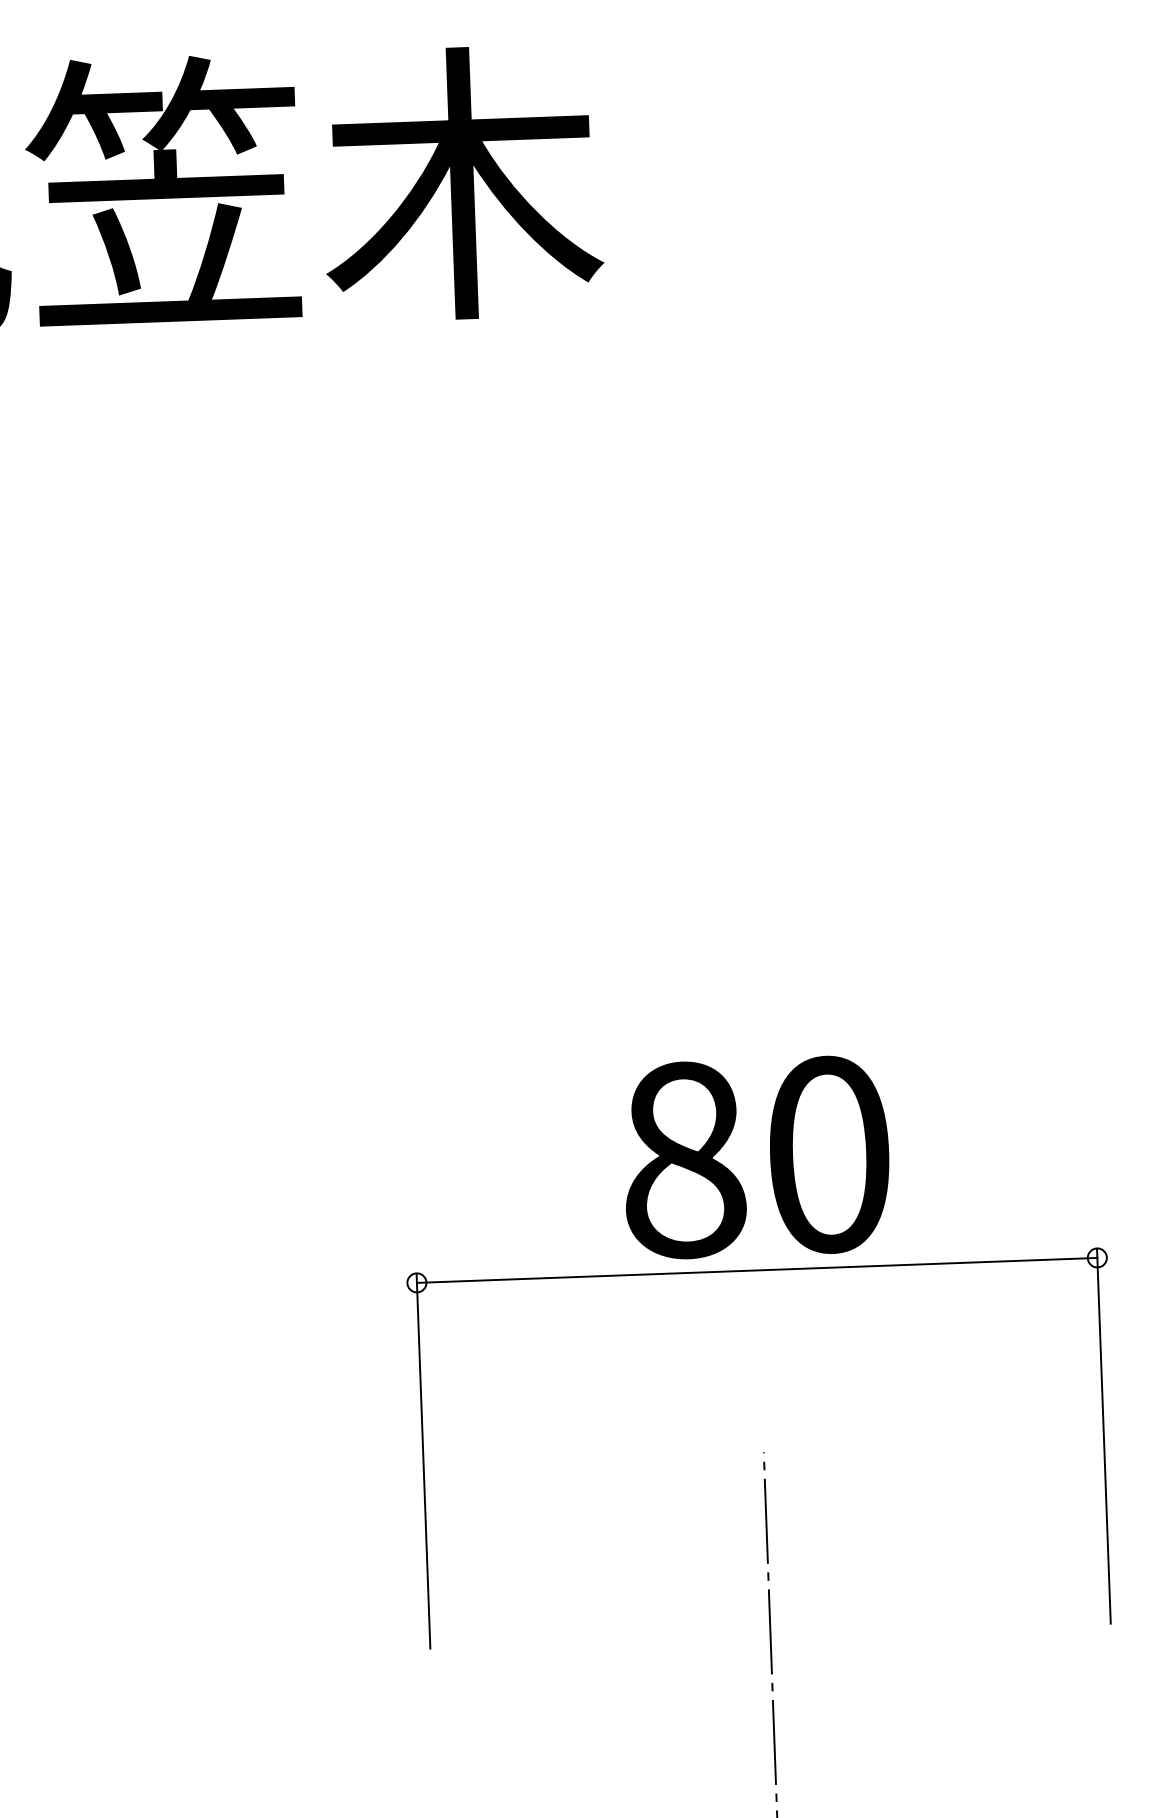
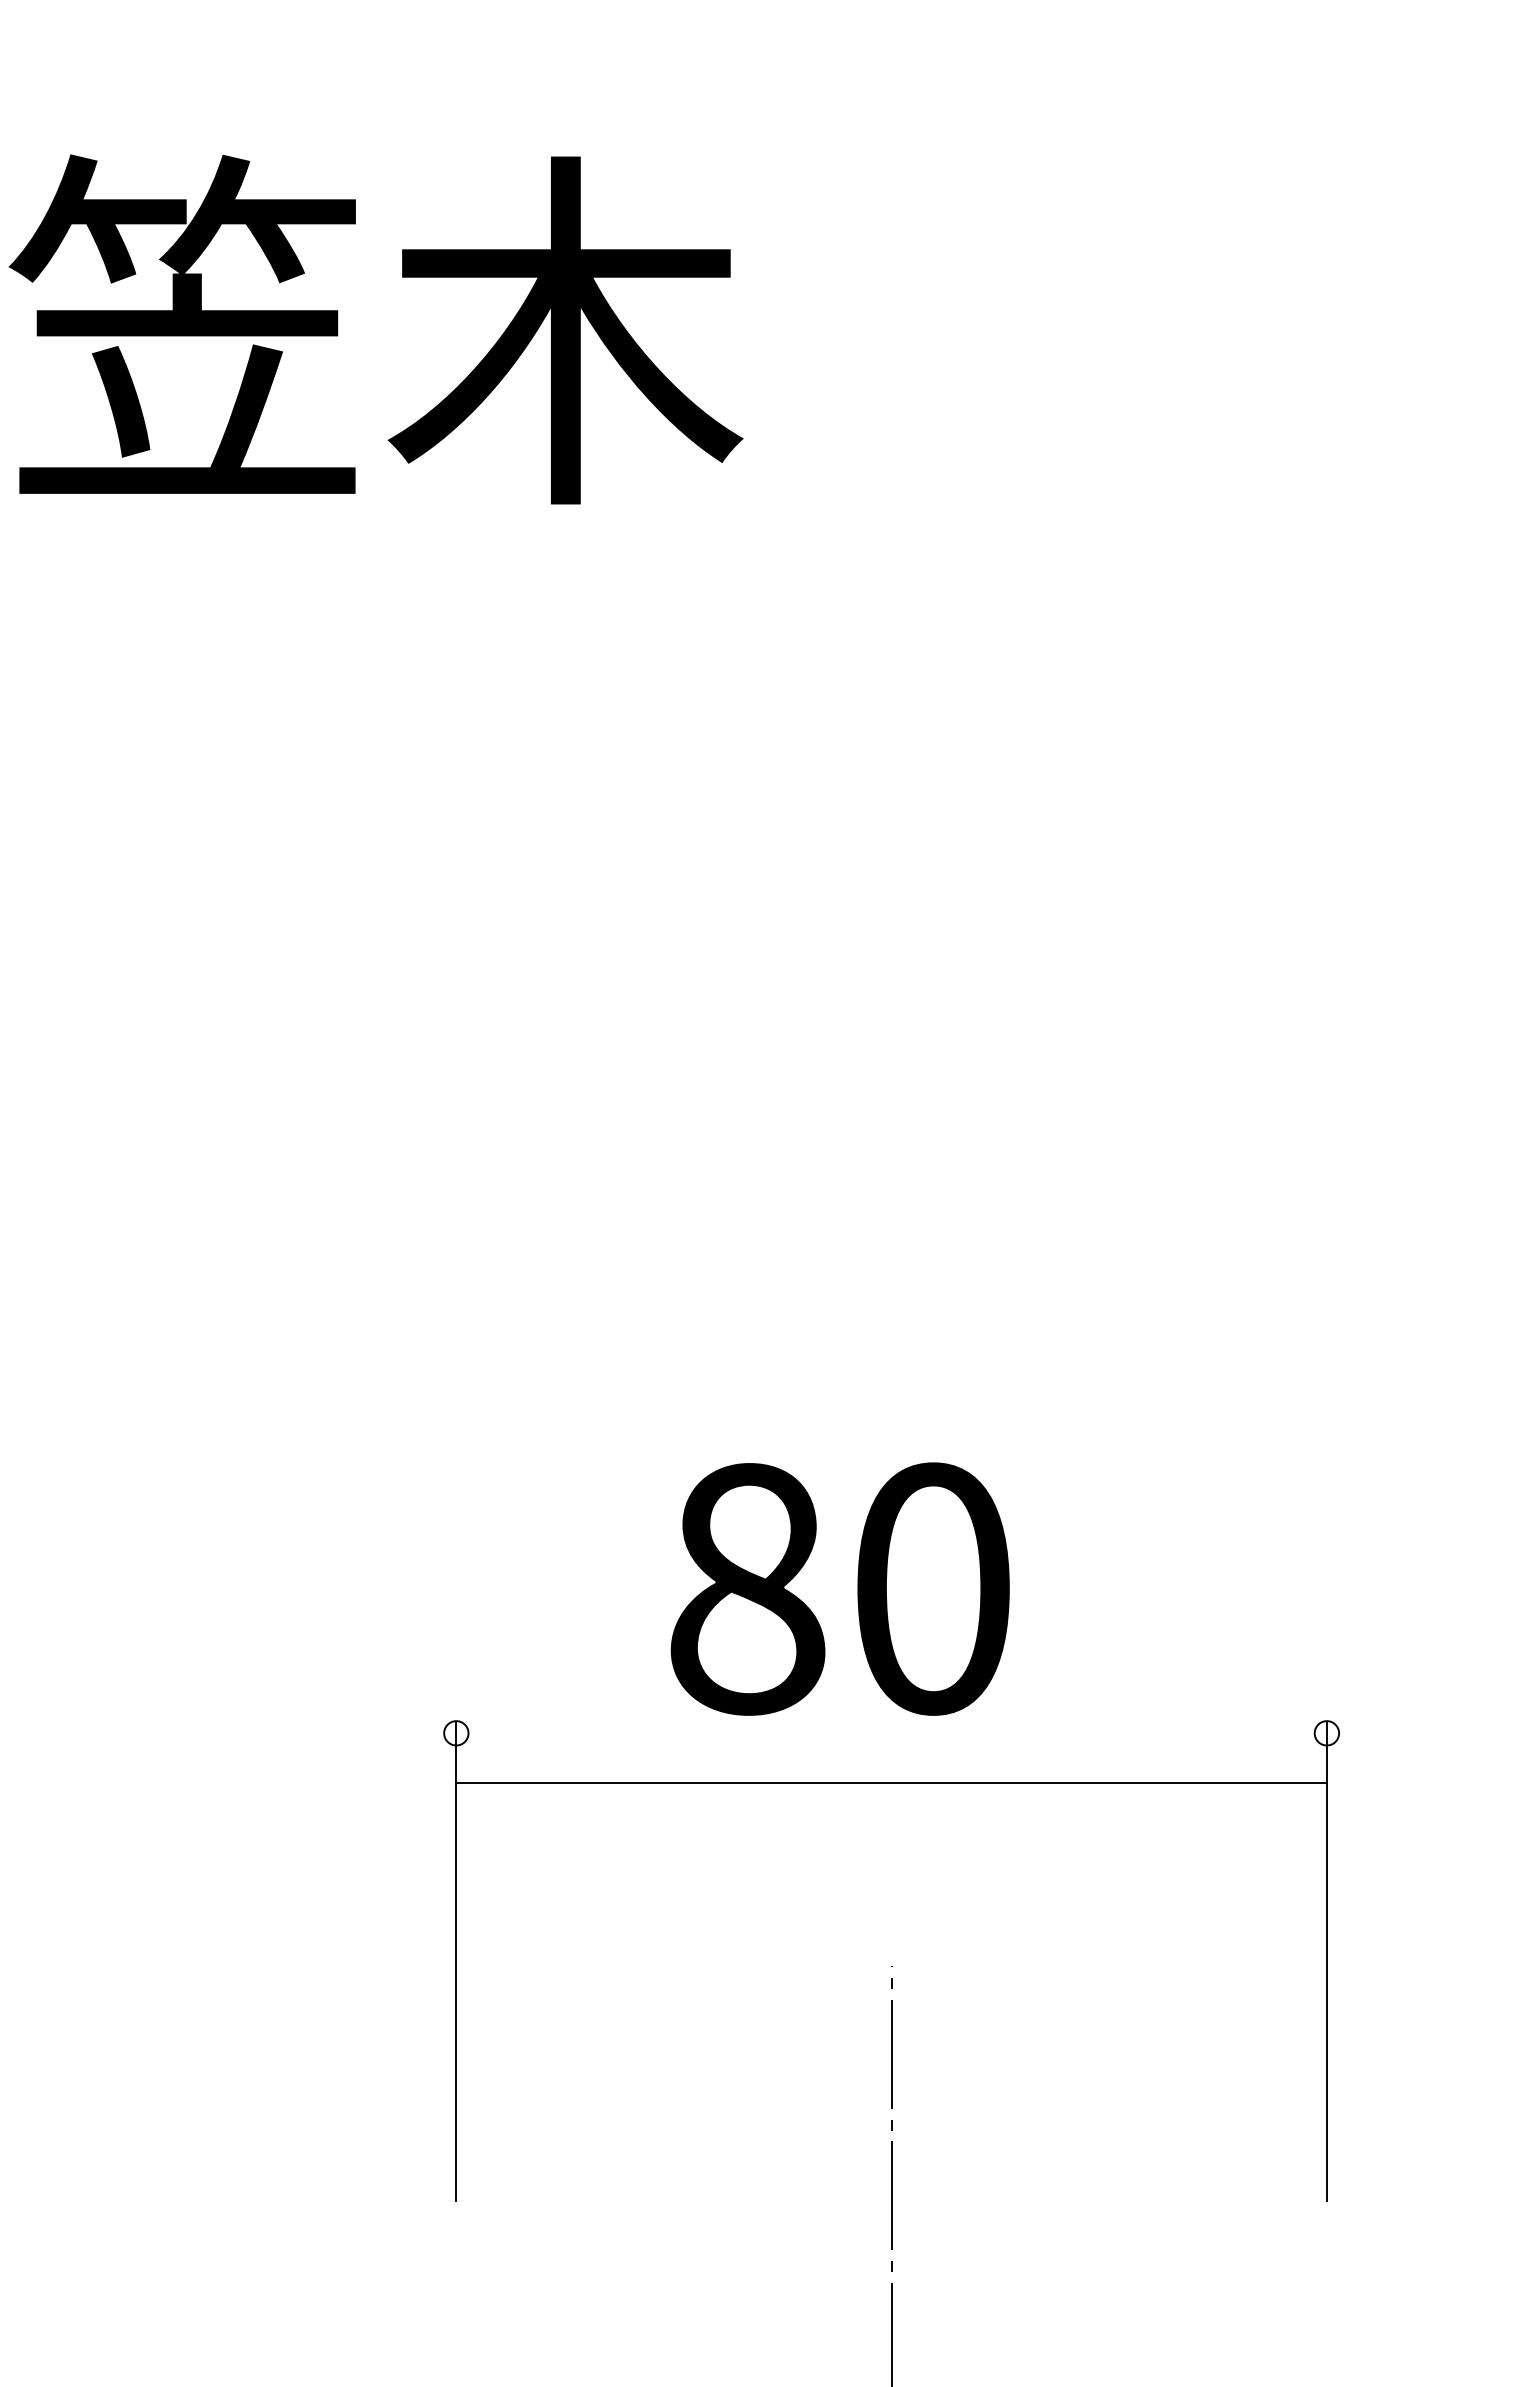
text: (756, 1157) -> (839, 1588), moved
line: (757, 1270) -> (891, 1783), moved

